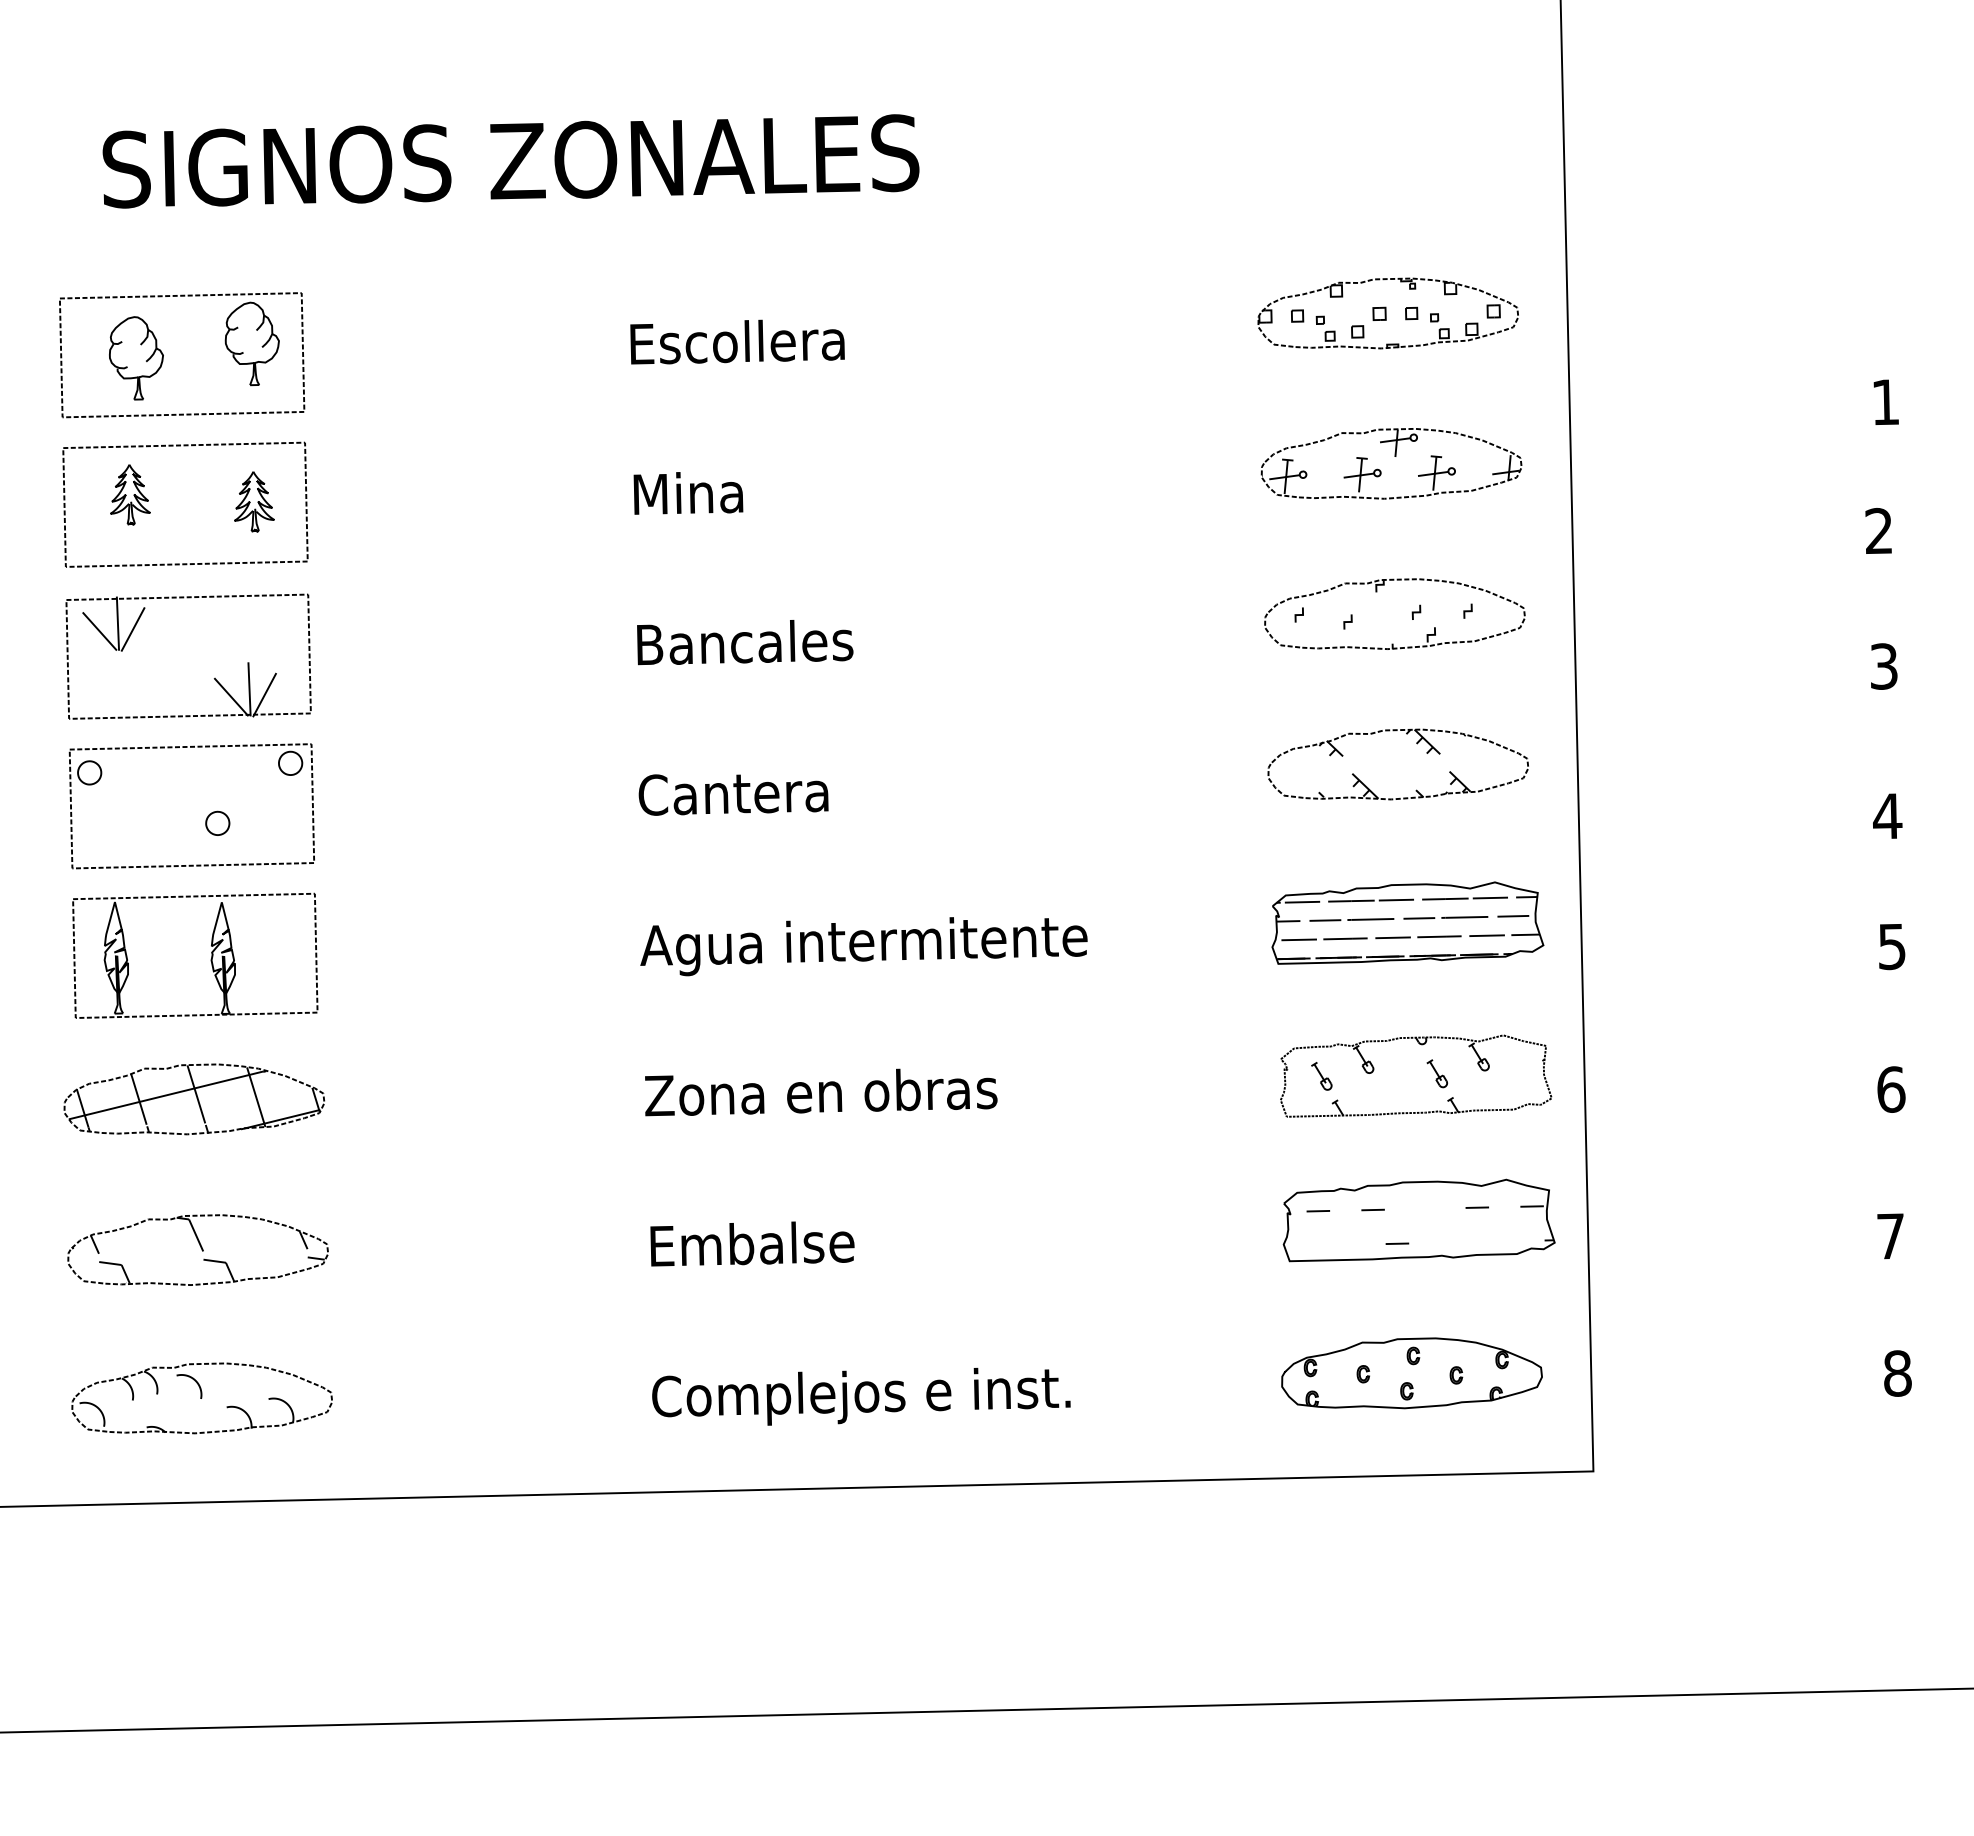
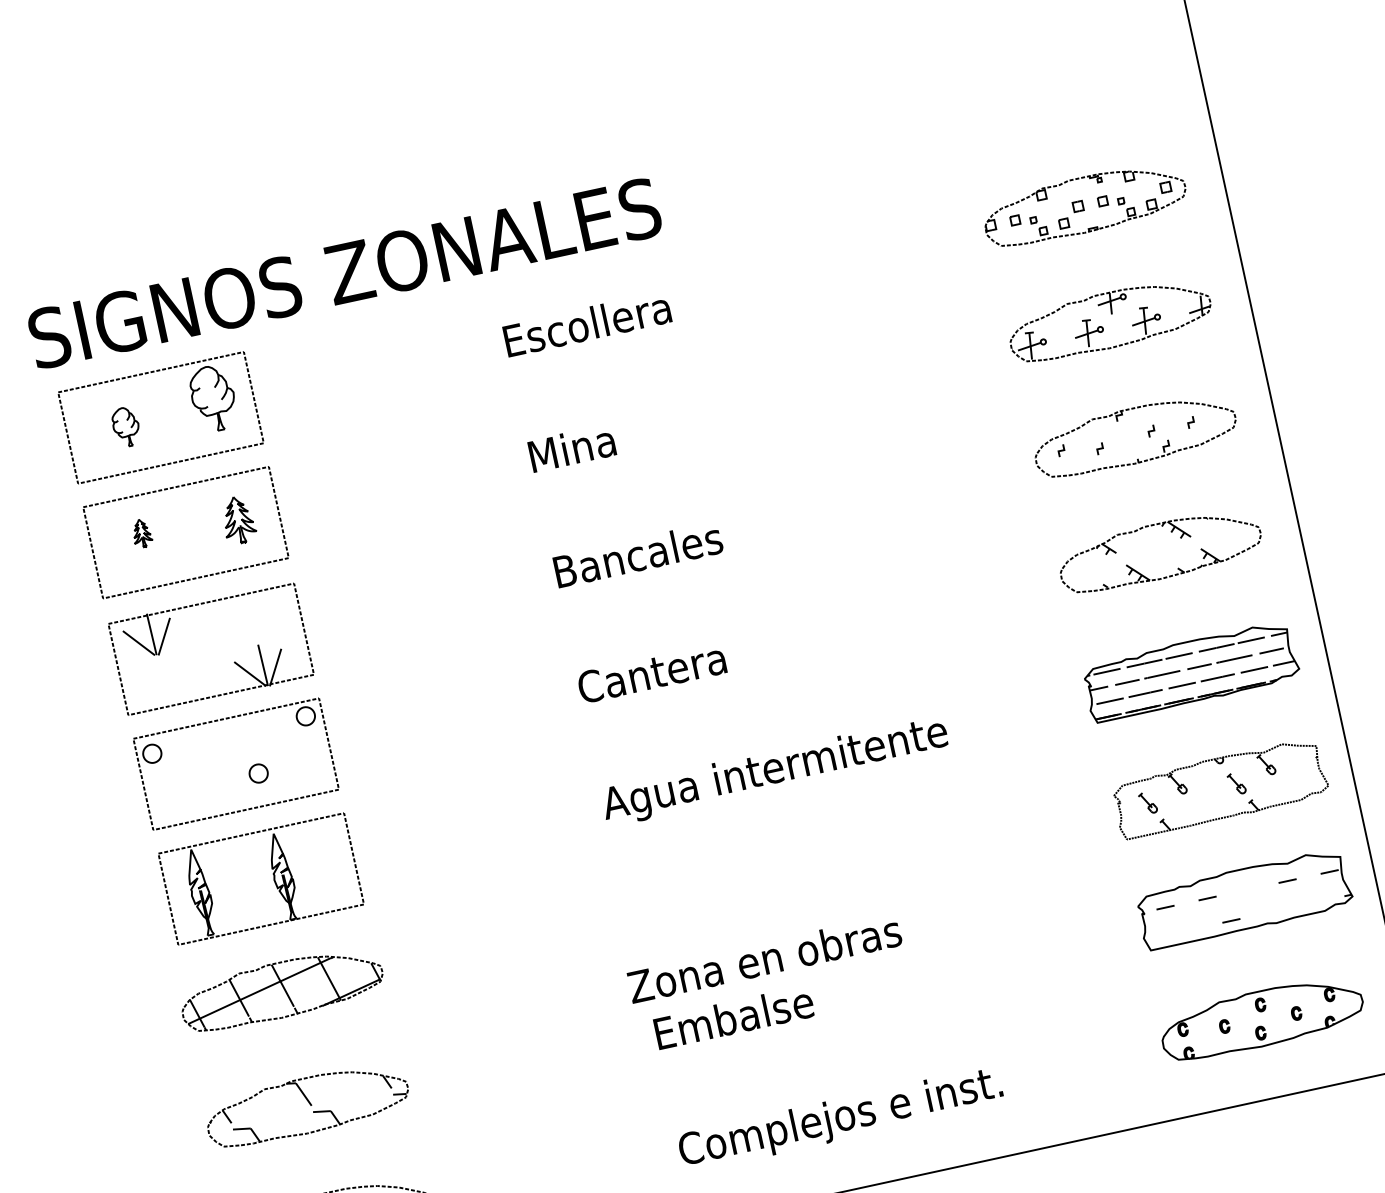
text: (510, 161) -> (344, 273), moved
part: (136, 358) -> (126, 427), size x0.6
part: (130, 494) -> (142, 532), size x0.6
text: (821, 1092) -> (765, 959), moved

